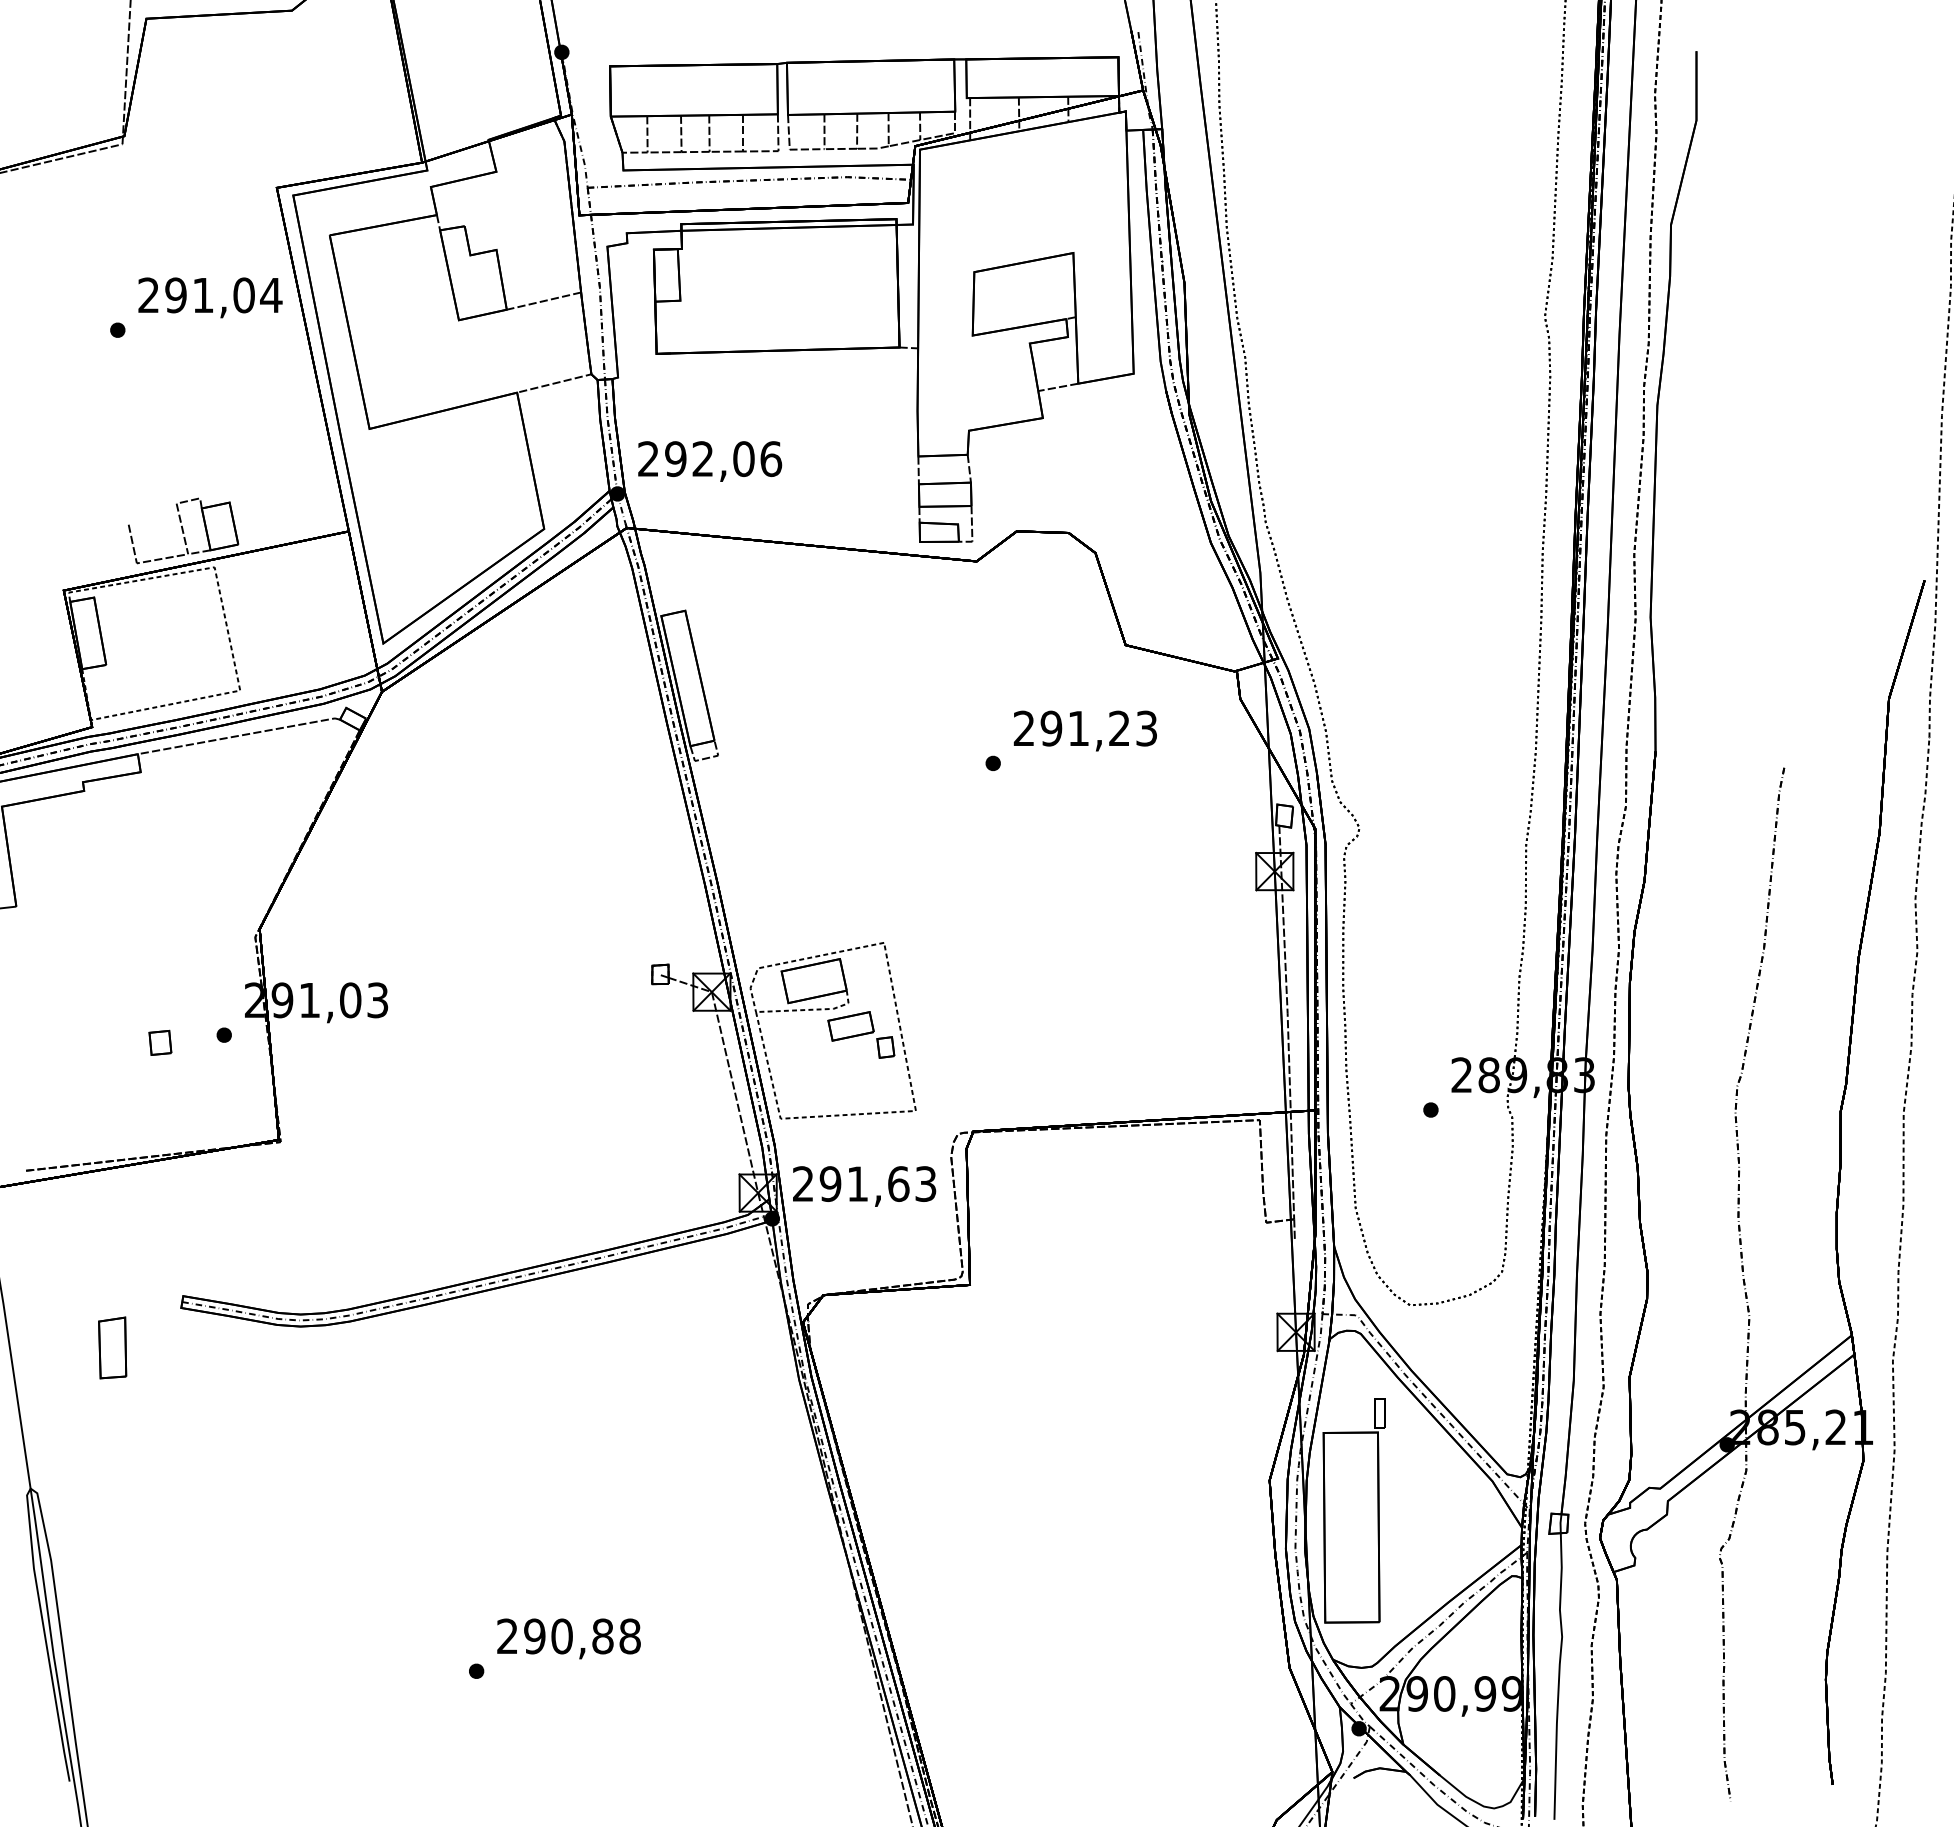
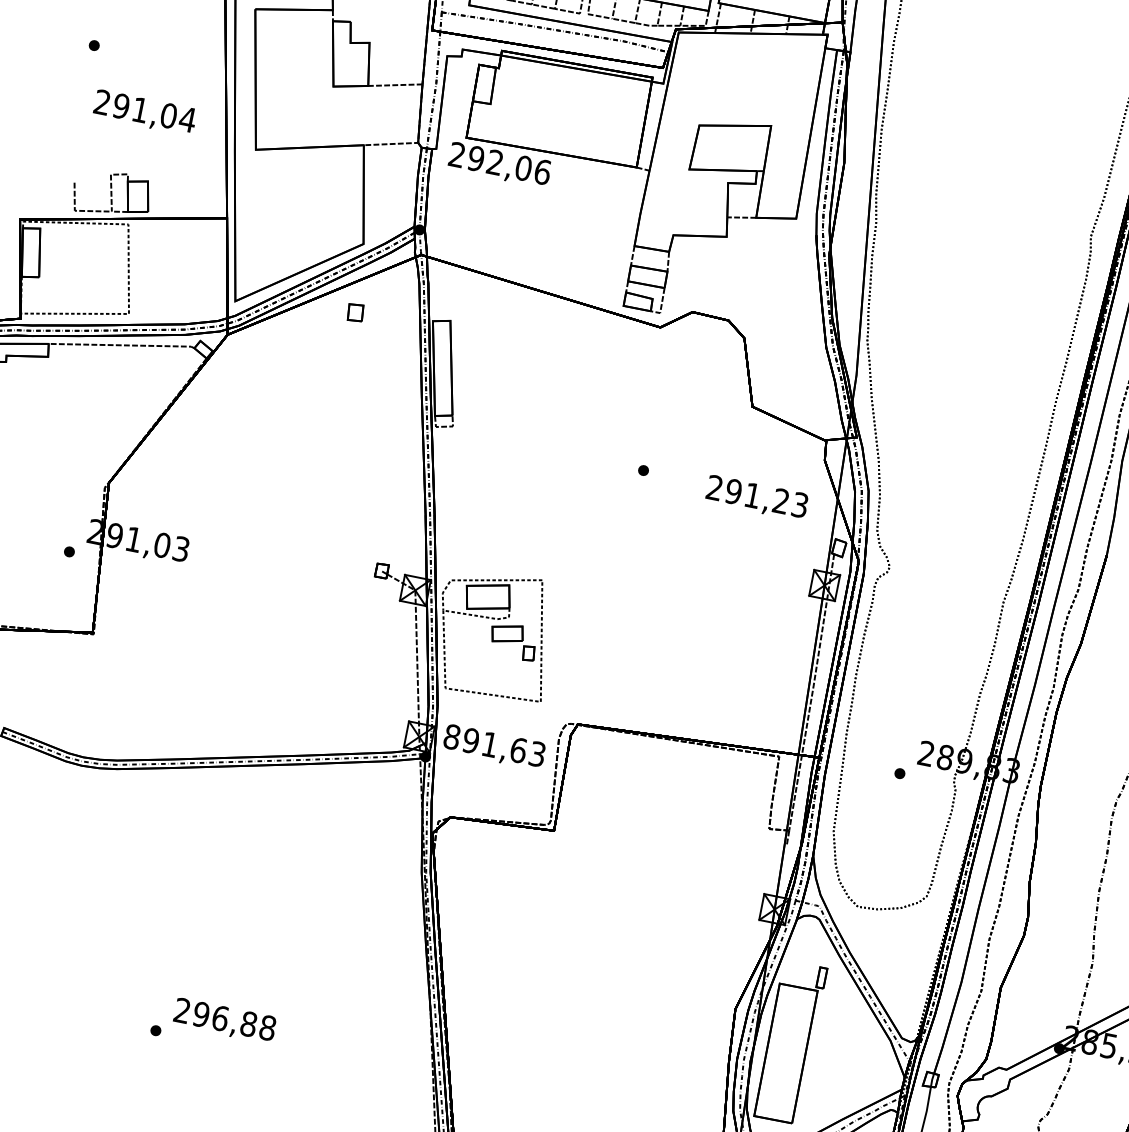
text: (210, 297) -> (145, 112), moved
text: (710, 461) -> (500, 165), moved
text: (1084, 730) -> (756, 497), moved
part: (160, 1042) -> (355, 312), moved
text: (803, 1183) -> (452, 736), 291,63 -> 891,63
text: (562, 1636) -> (220, 1018), 290,88 -> 296,88

